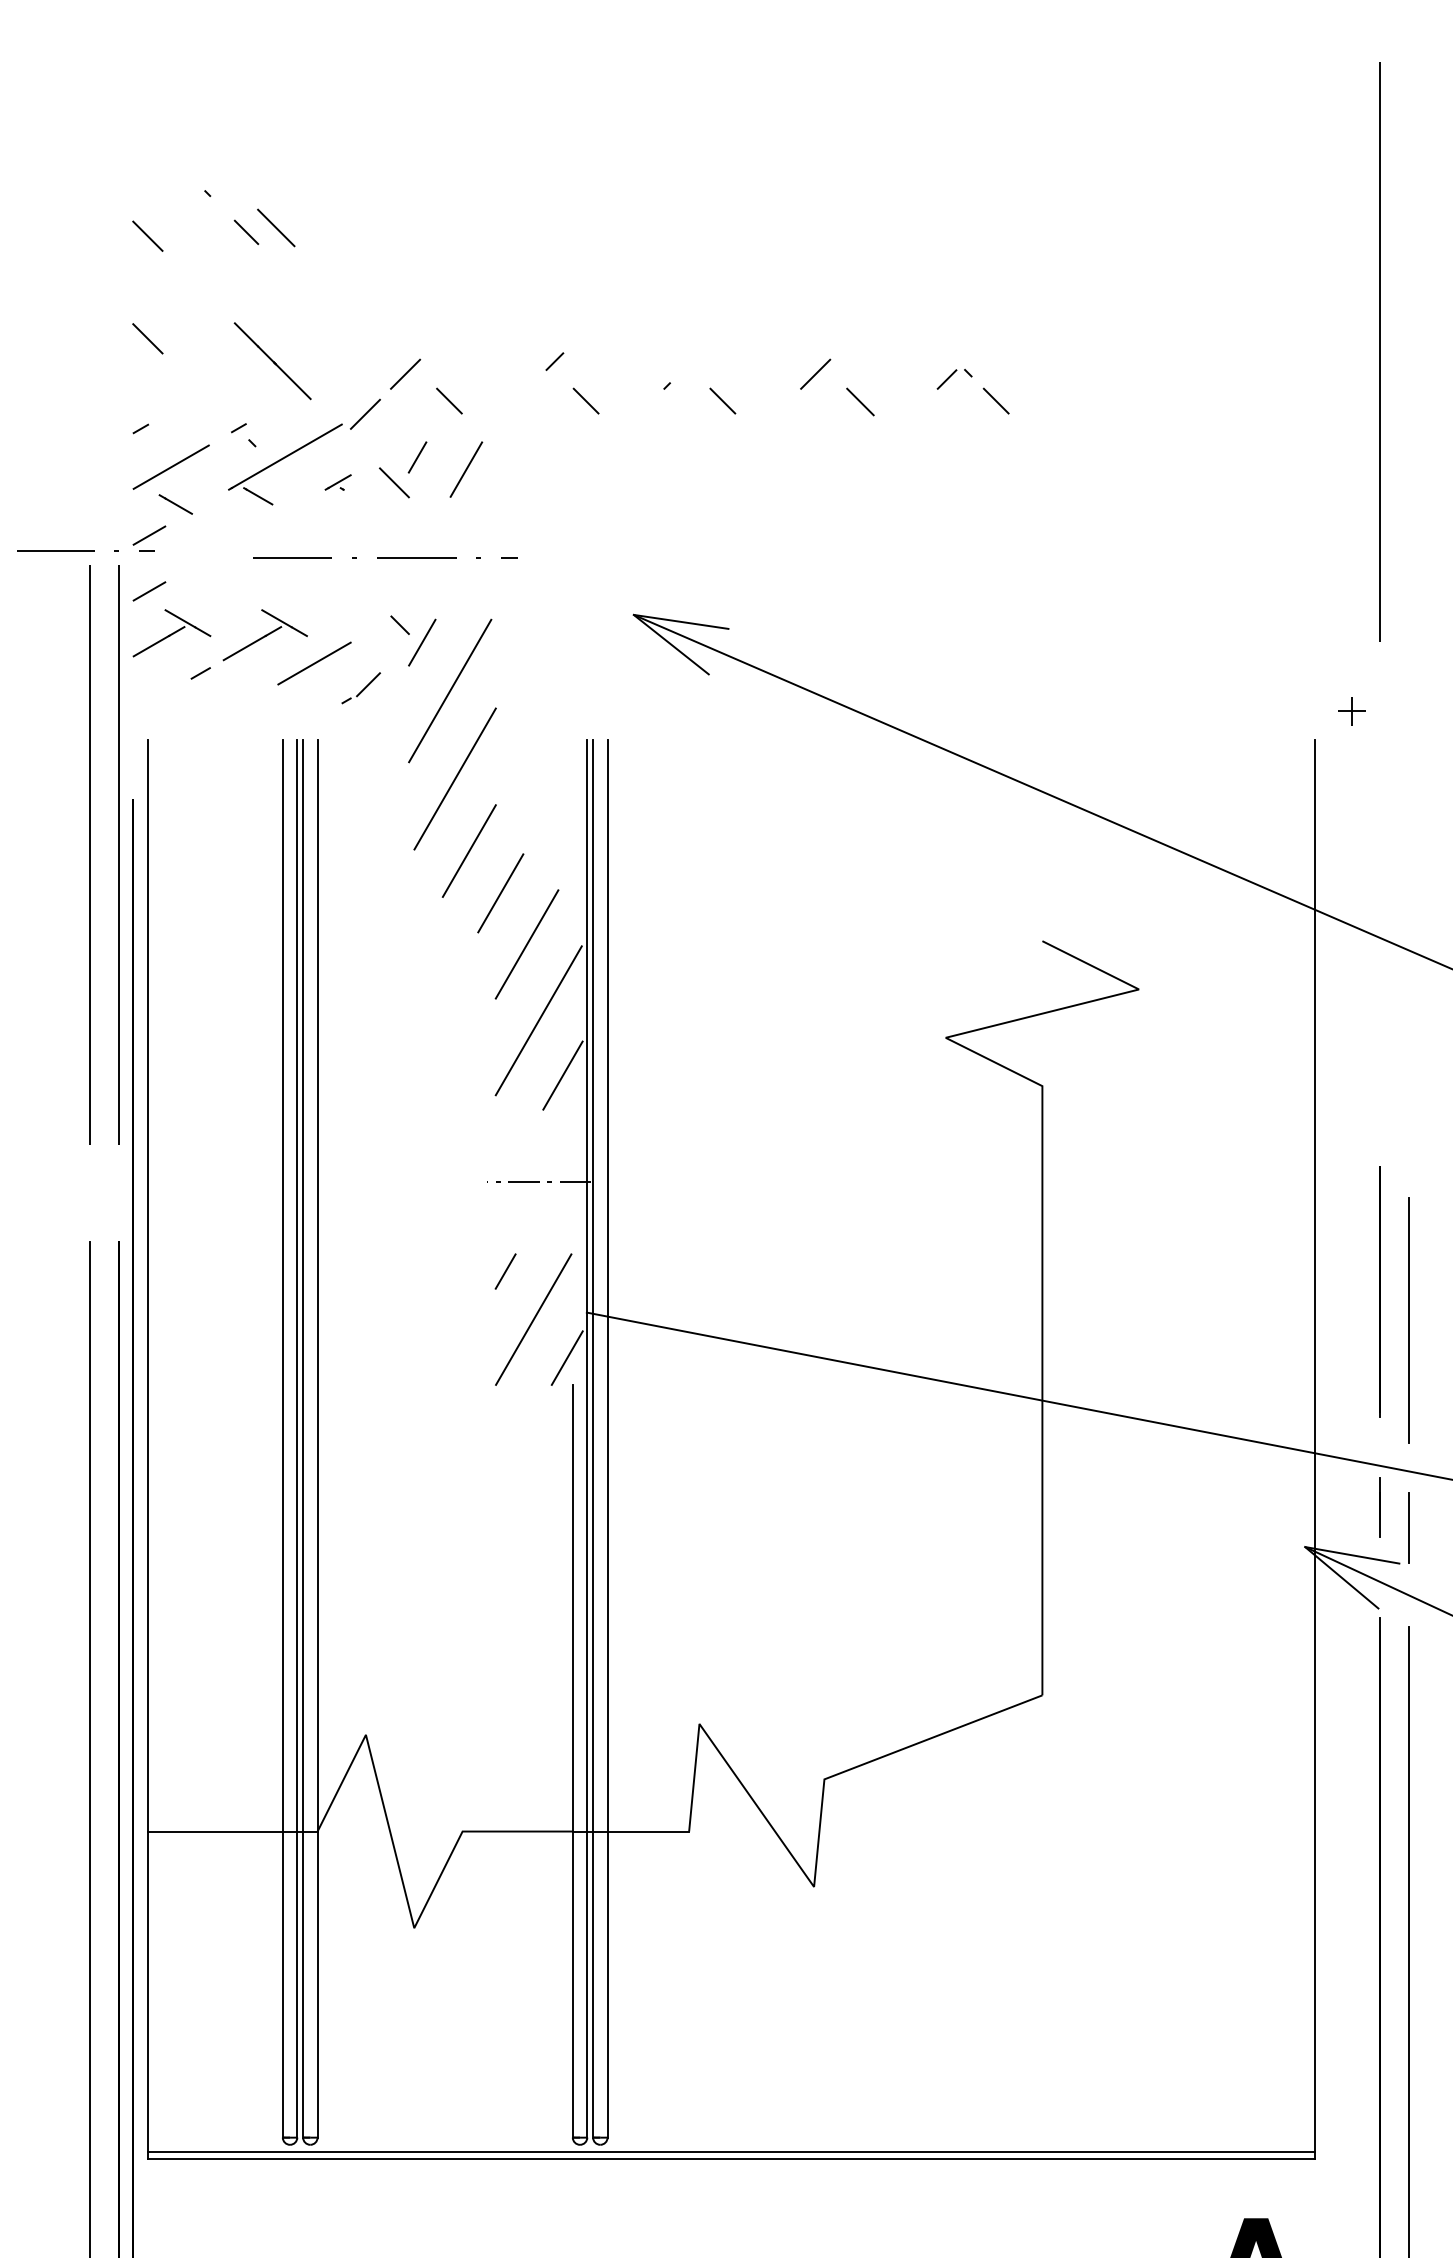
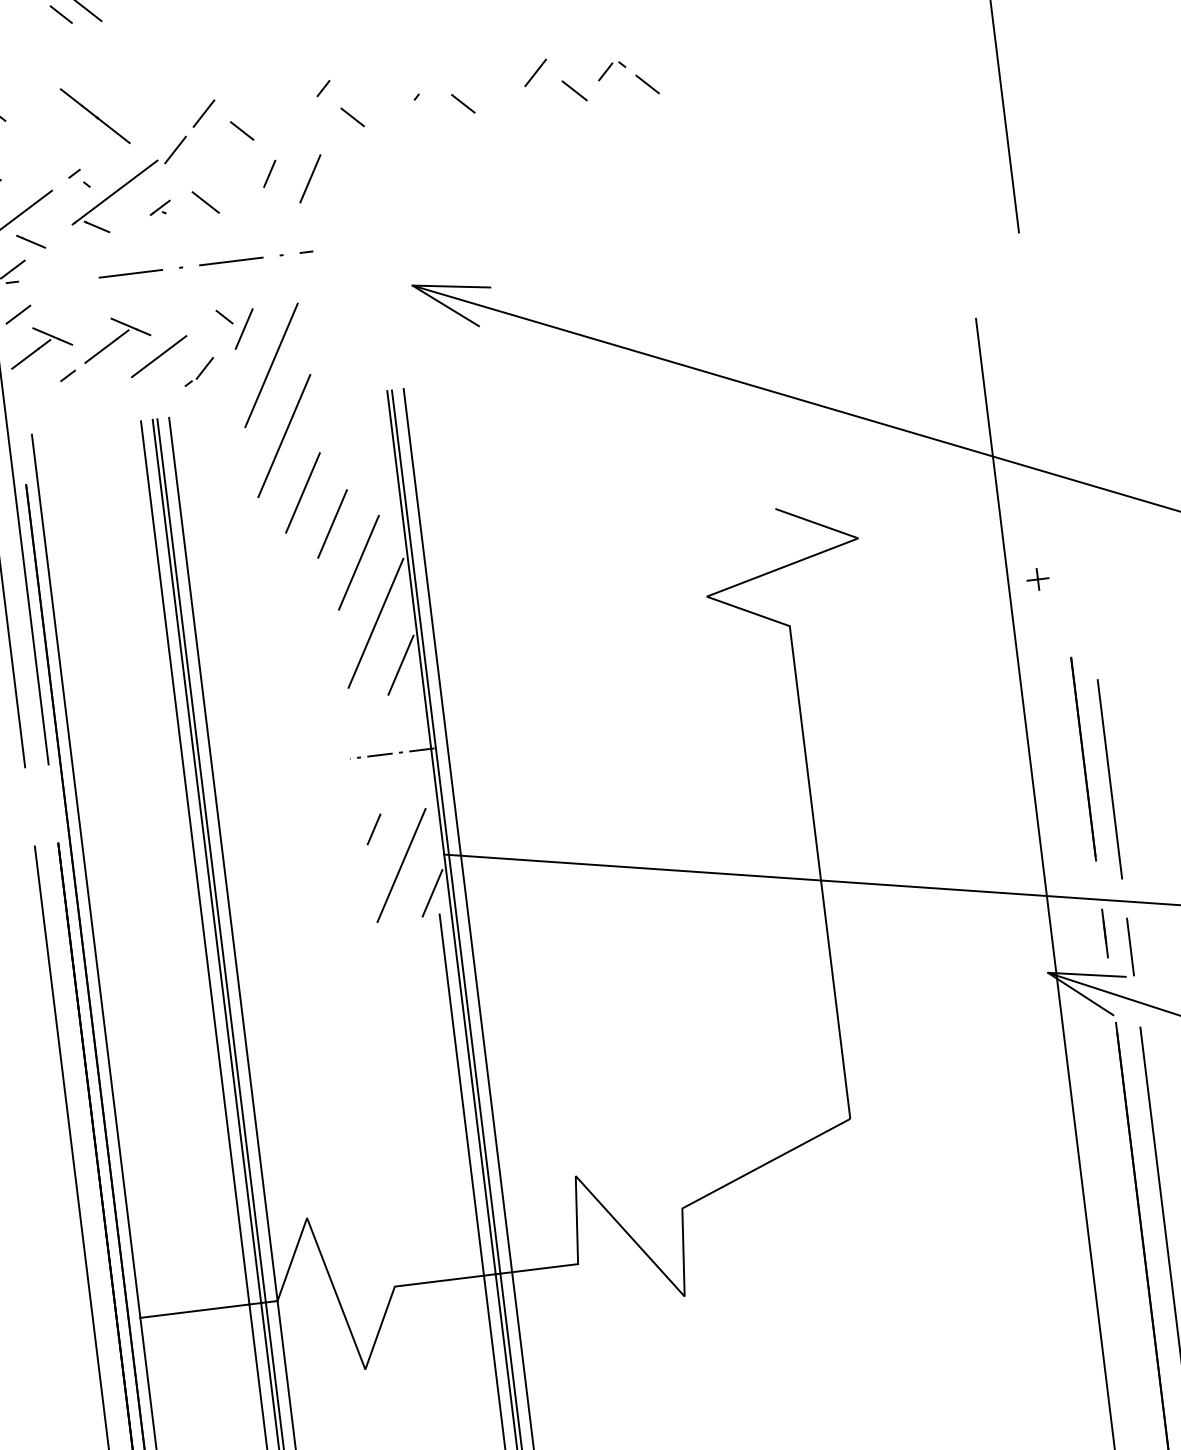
part: (982, 388) -> (635, 75), moved
part: (460, 477) -> (306, 185), moved
part: (1351, 711) -> (1037, 579), moved

